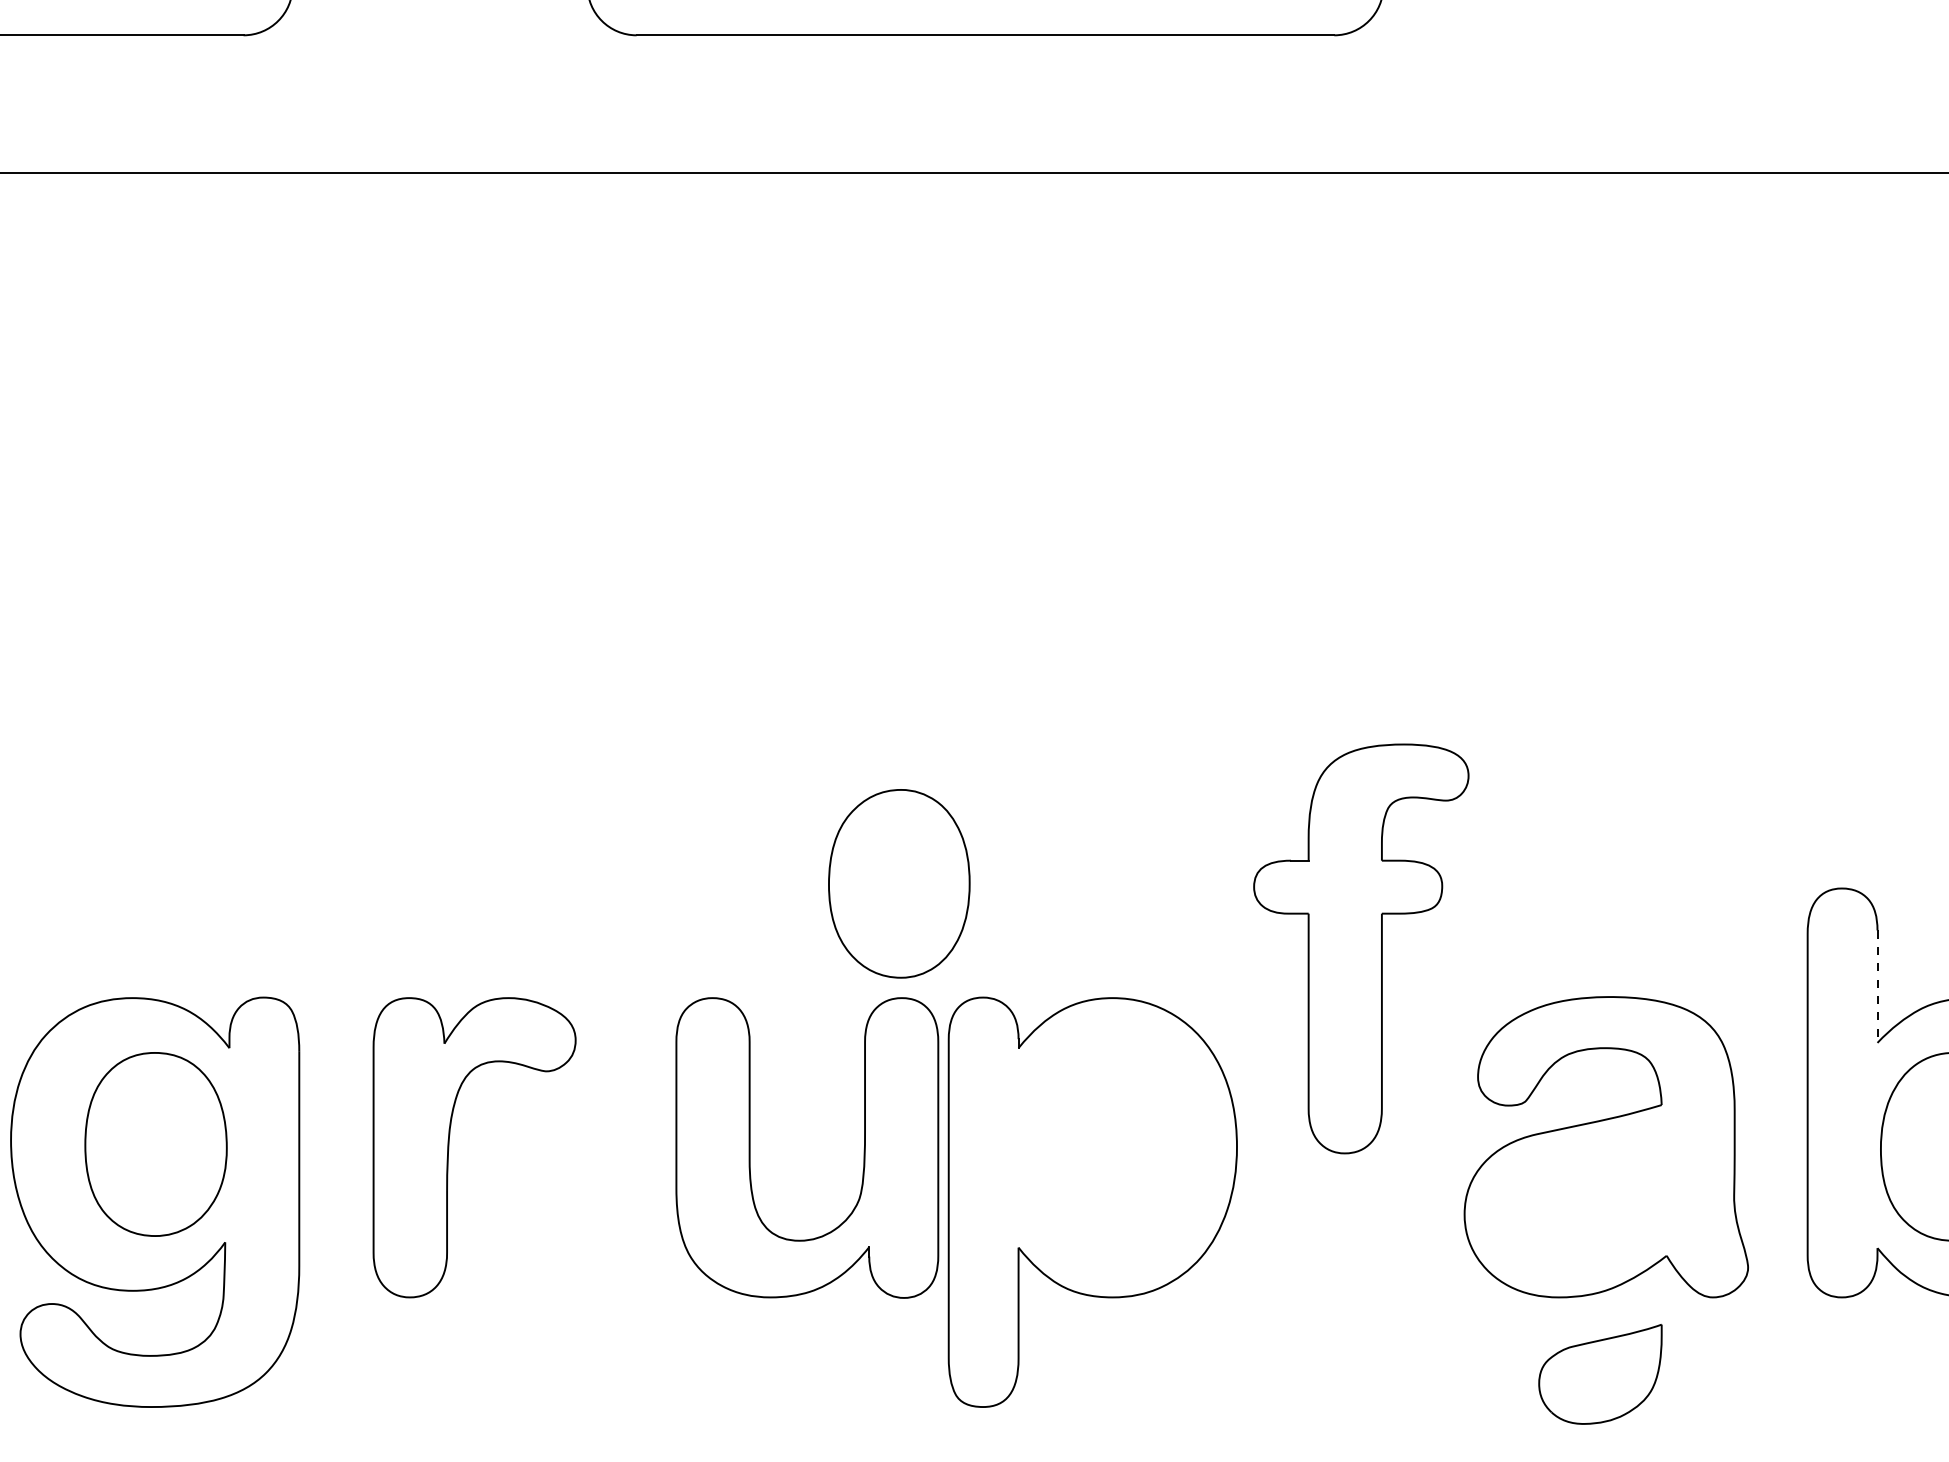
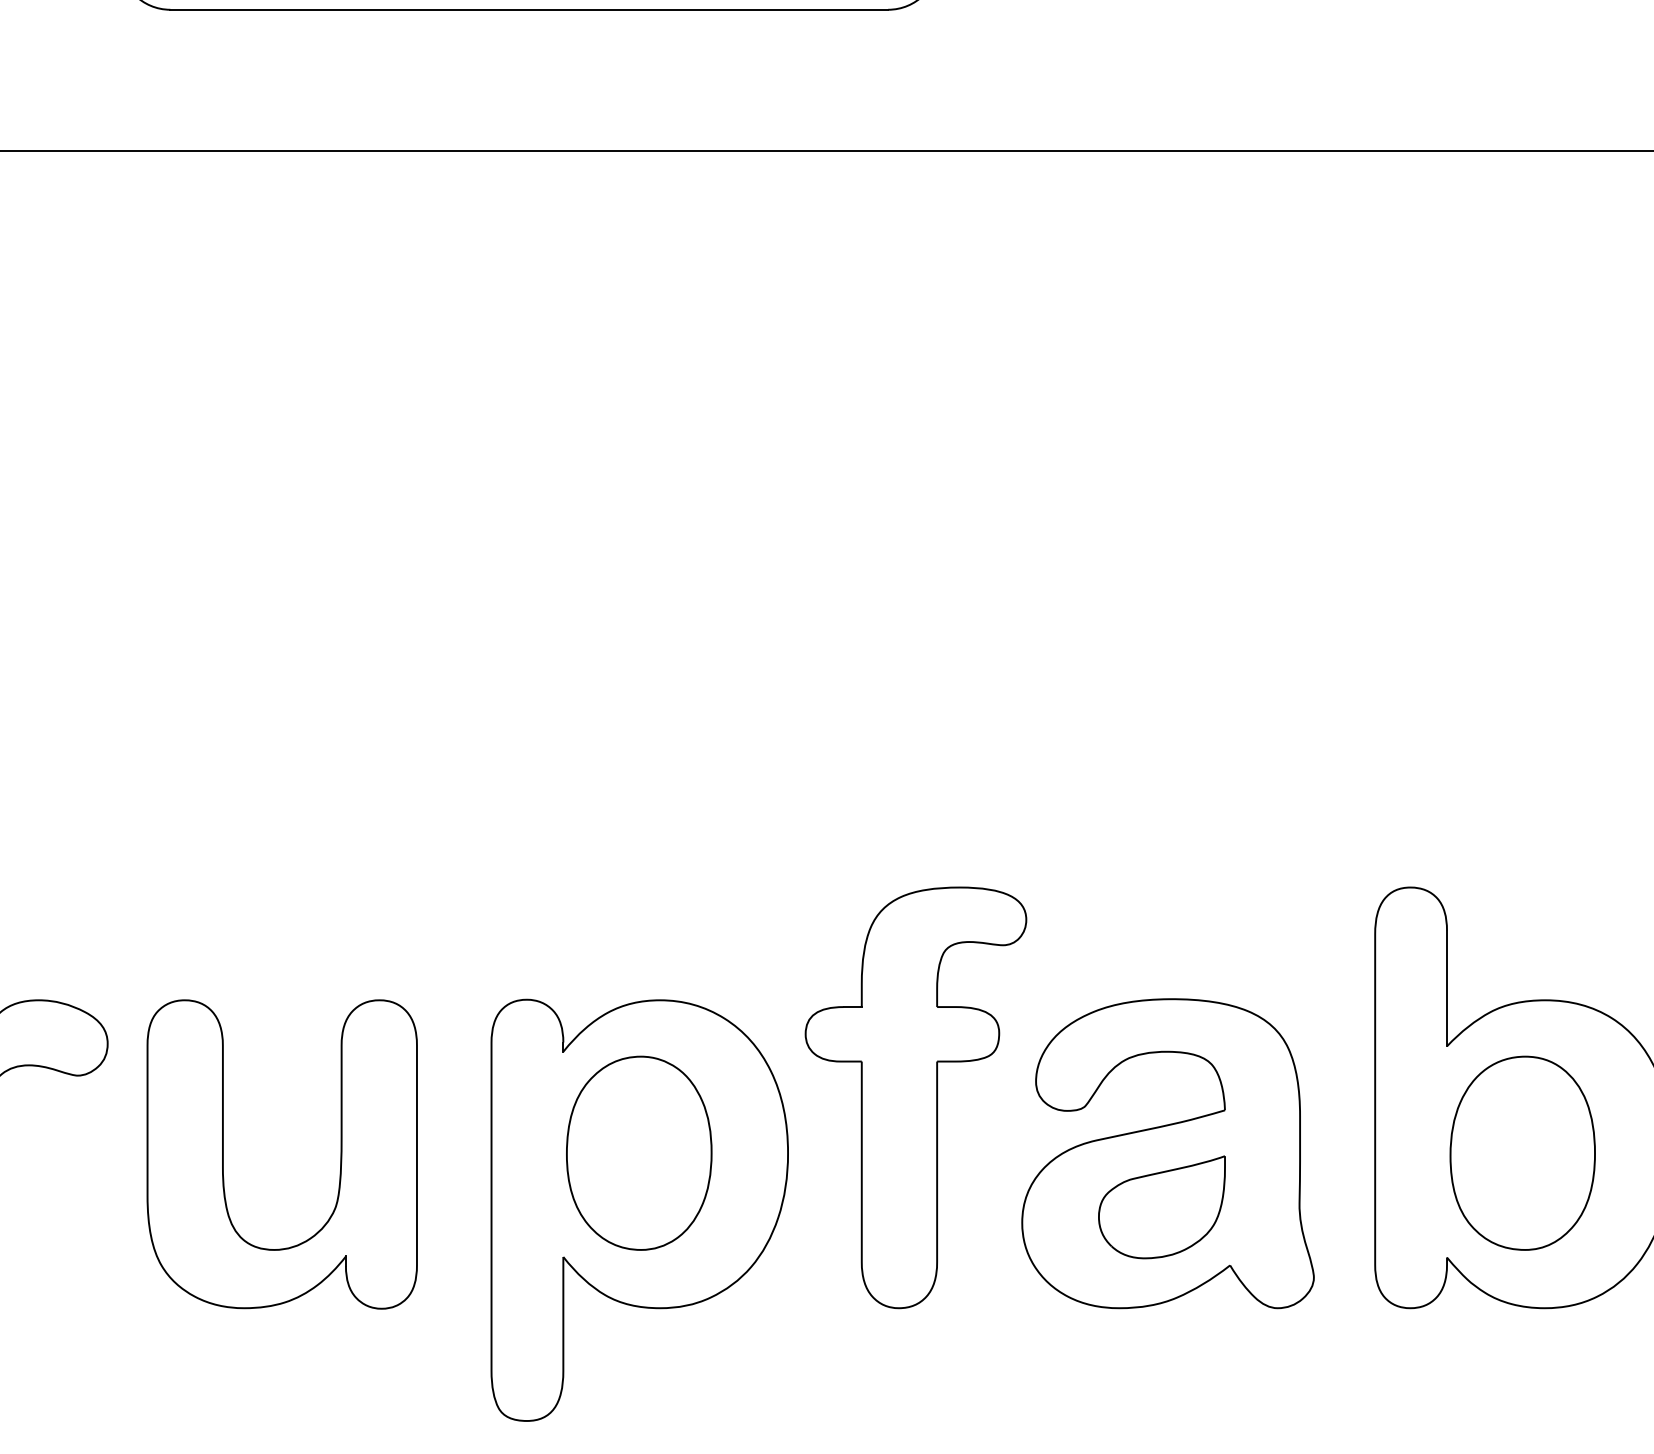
part: (899, 883) -> (639, 1152), moved
part: (1361, 948) -> (916, 1097), moved
line: (1877, 987) -> (1447, 989), dashed -> solid
part: (863, 1149) -> (340, 1156), moved
part: (1600, 1374) -> (1162, 1207), moved

